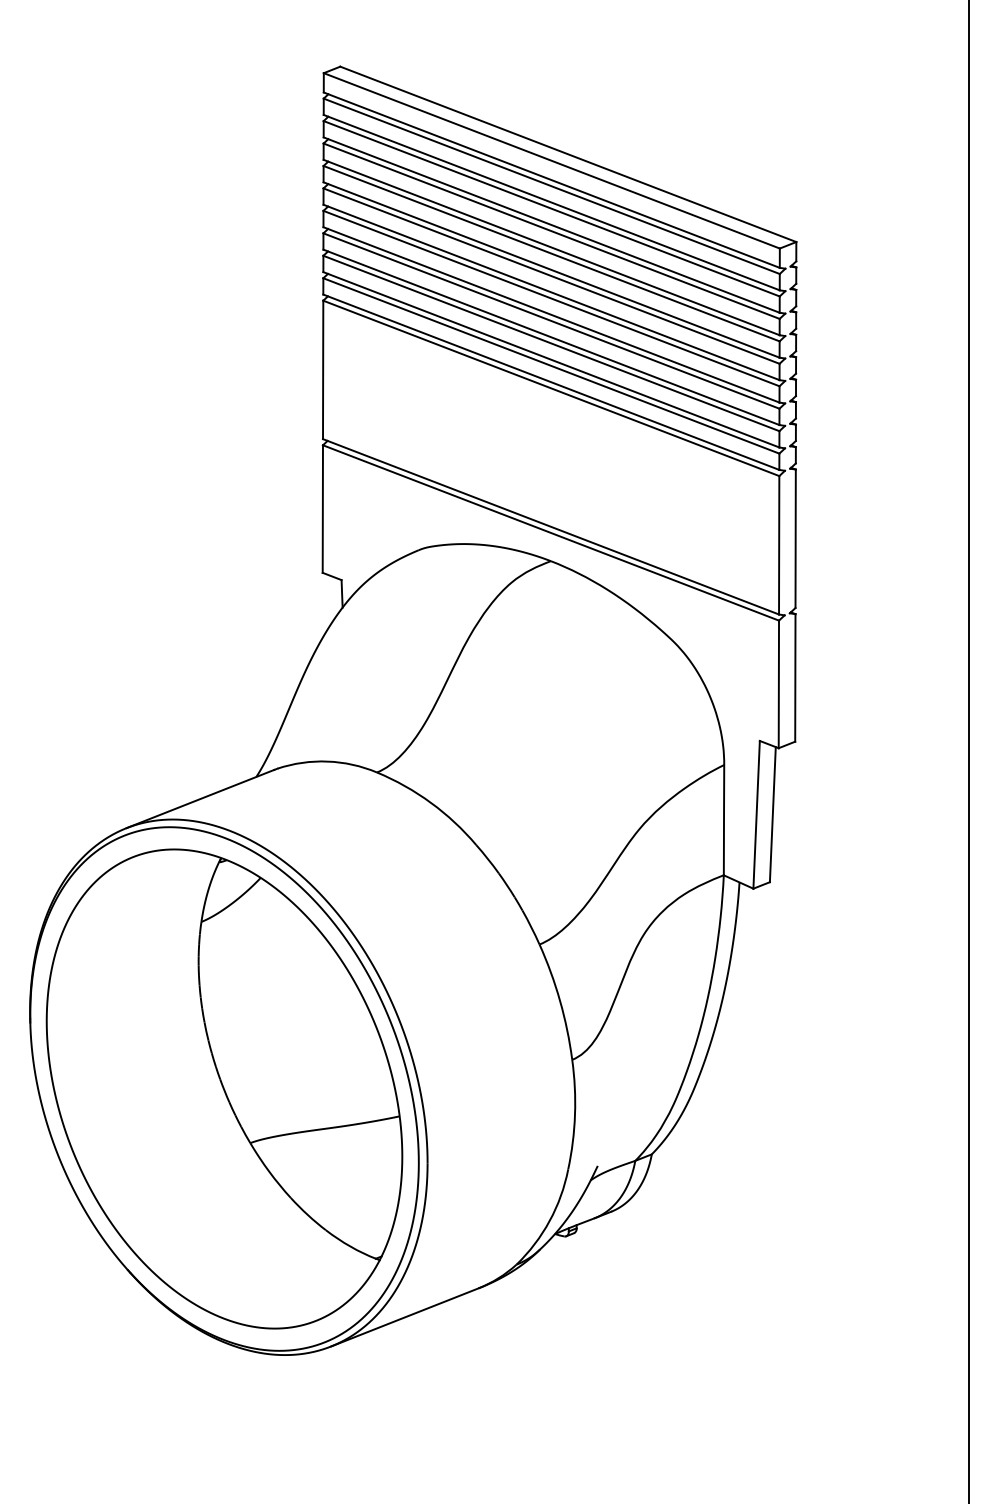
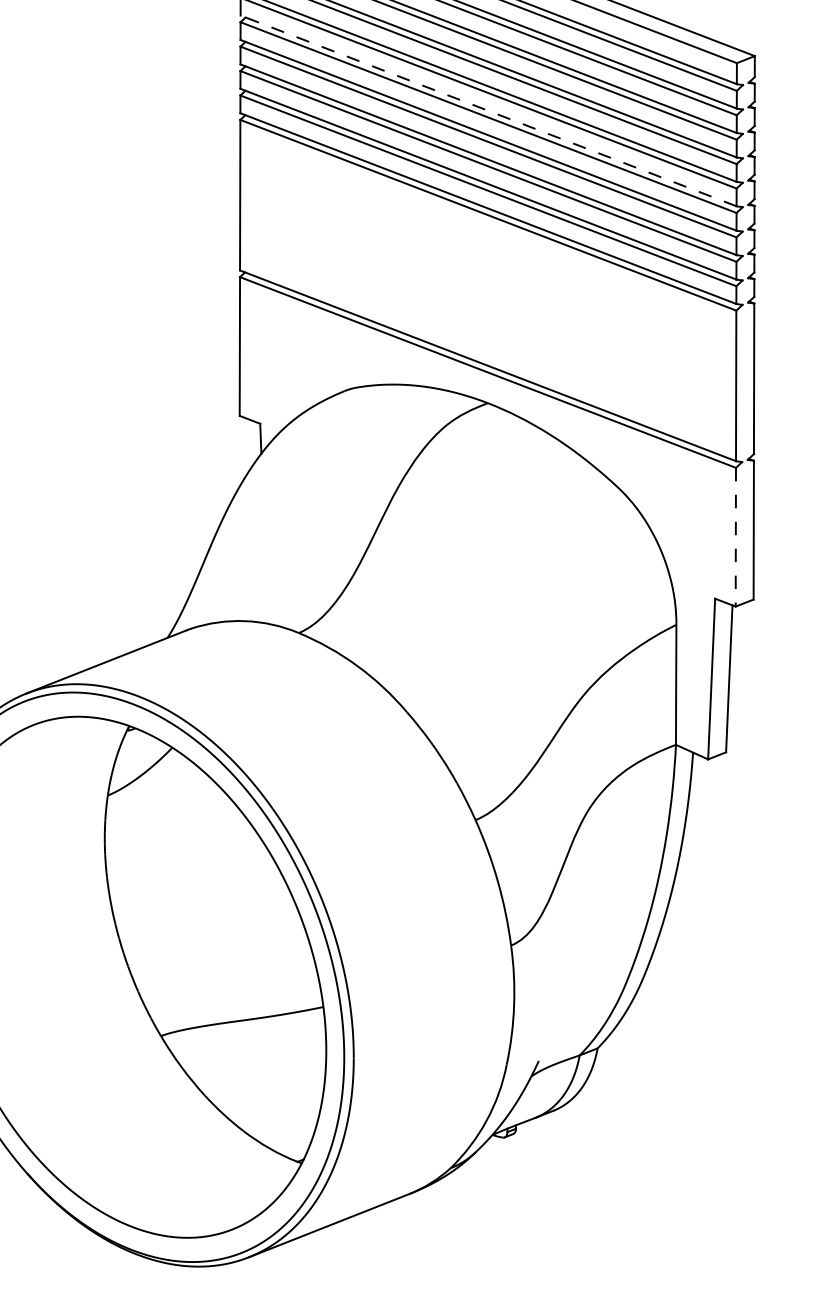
line: (551, 292) -> (488, 110), solid -> dashed
line: (778, 684) -> (735, 537), solid -> dashed

